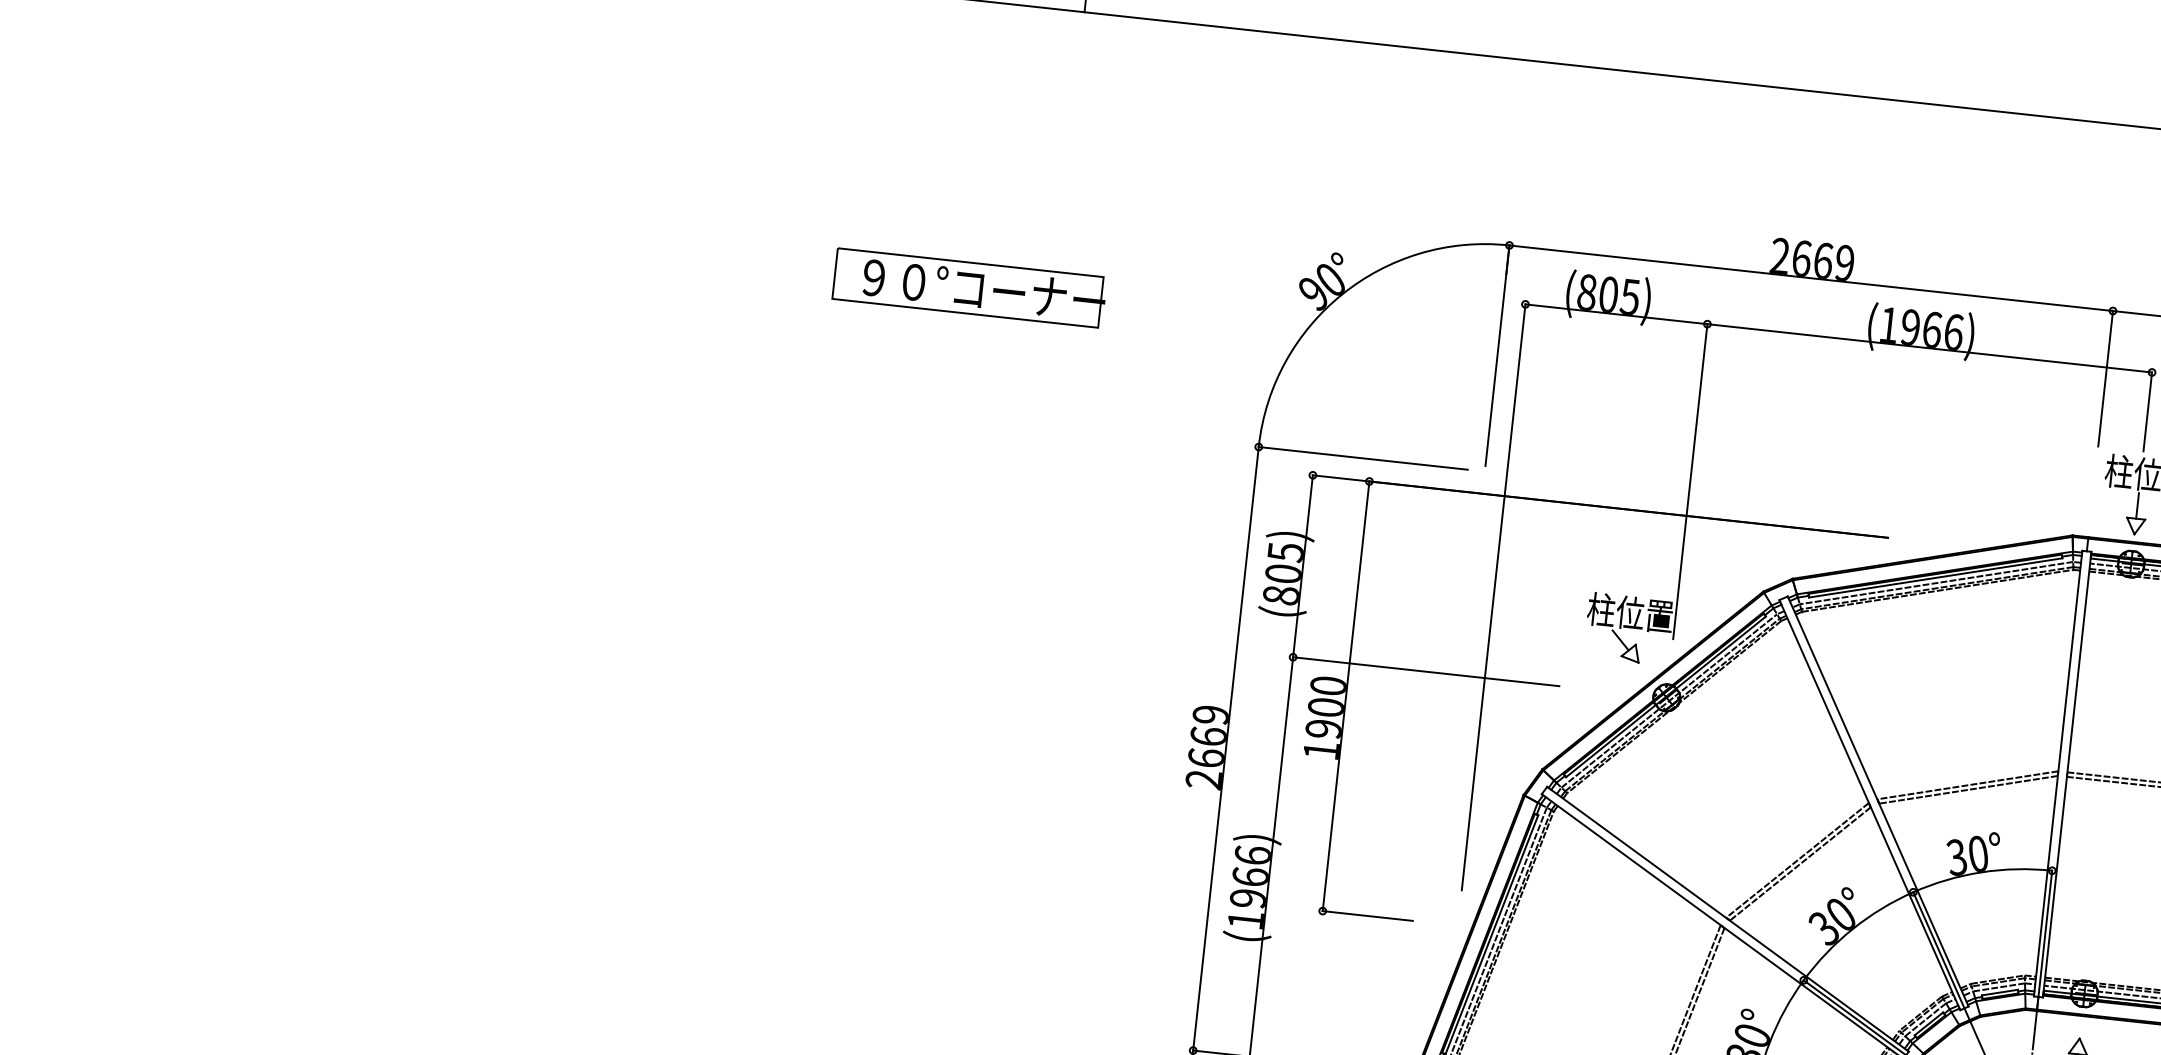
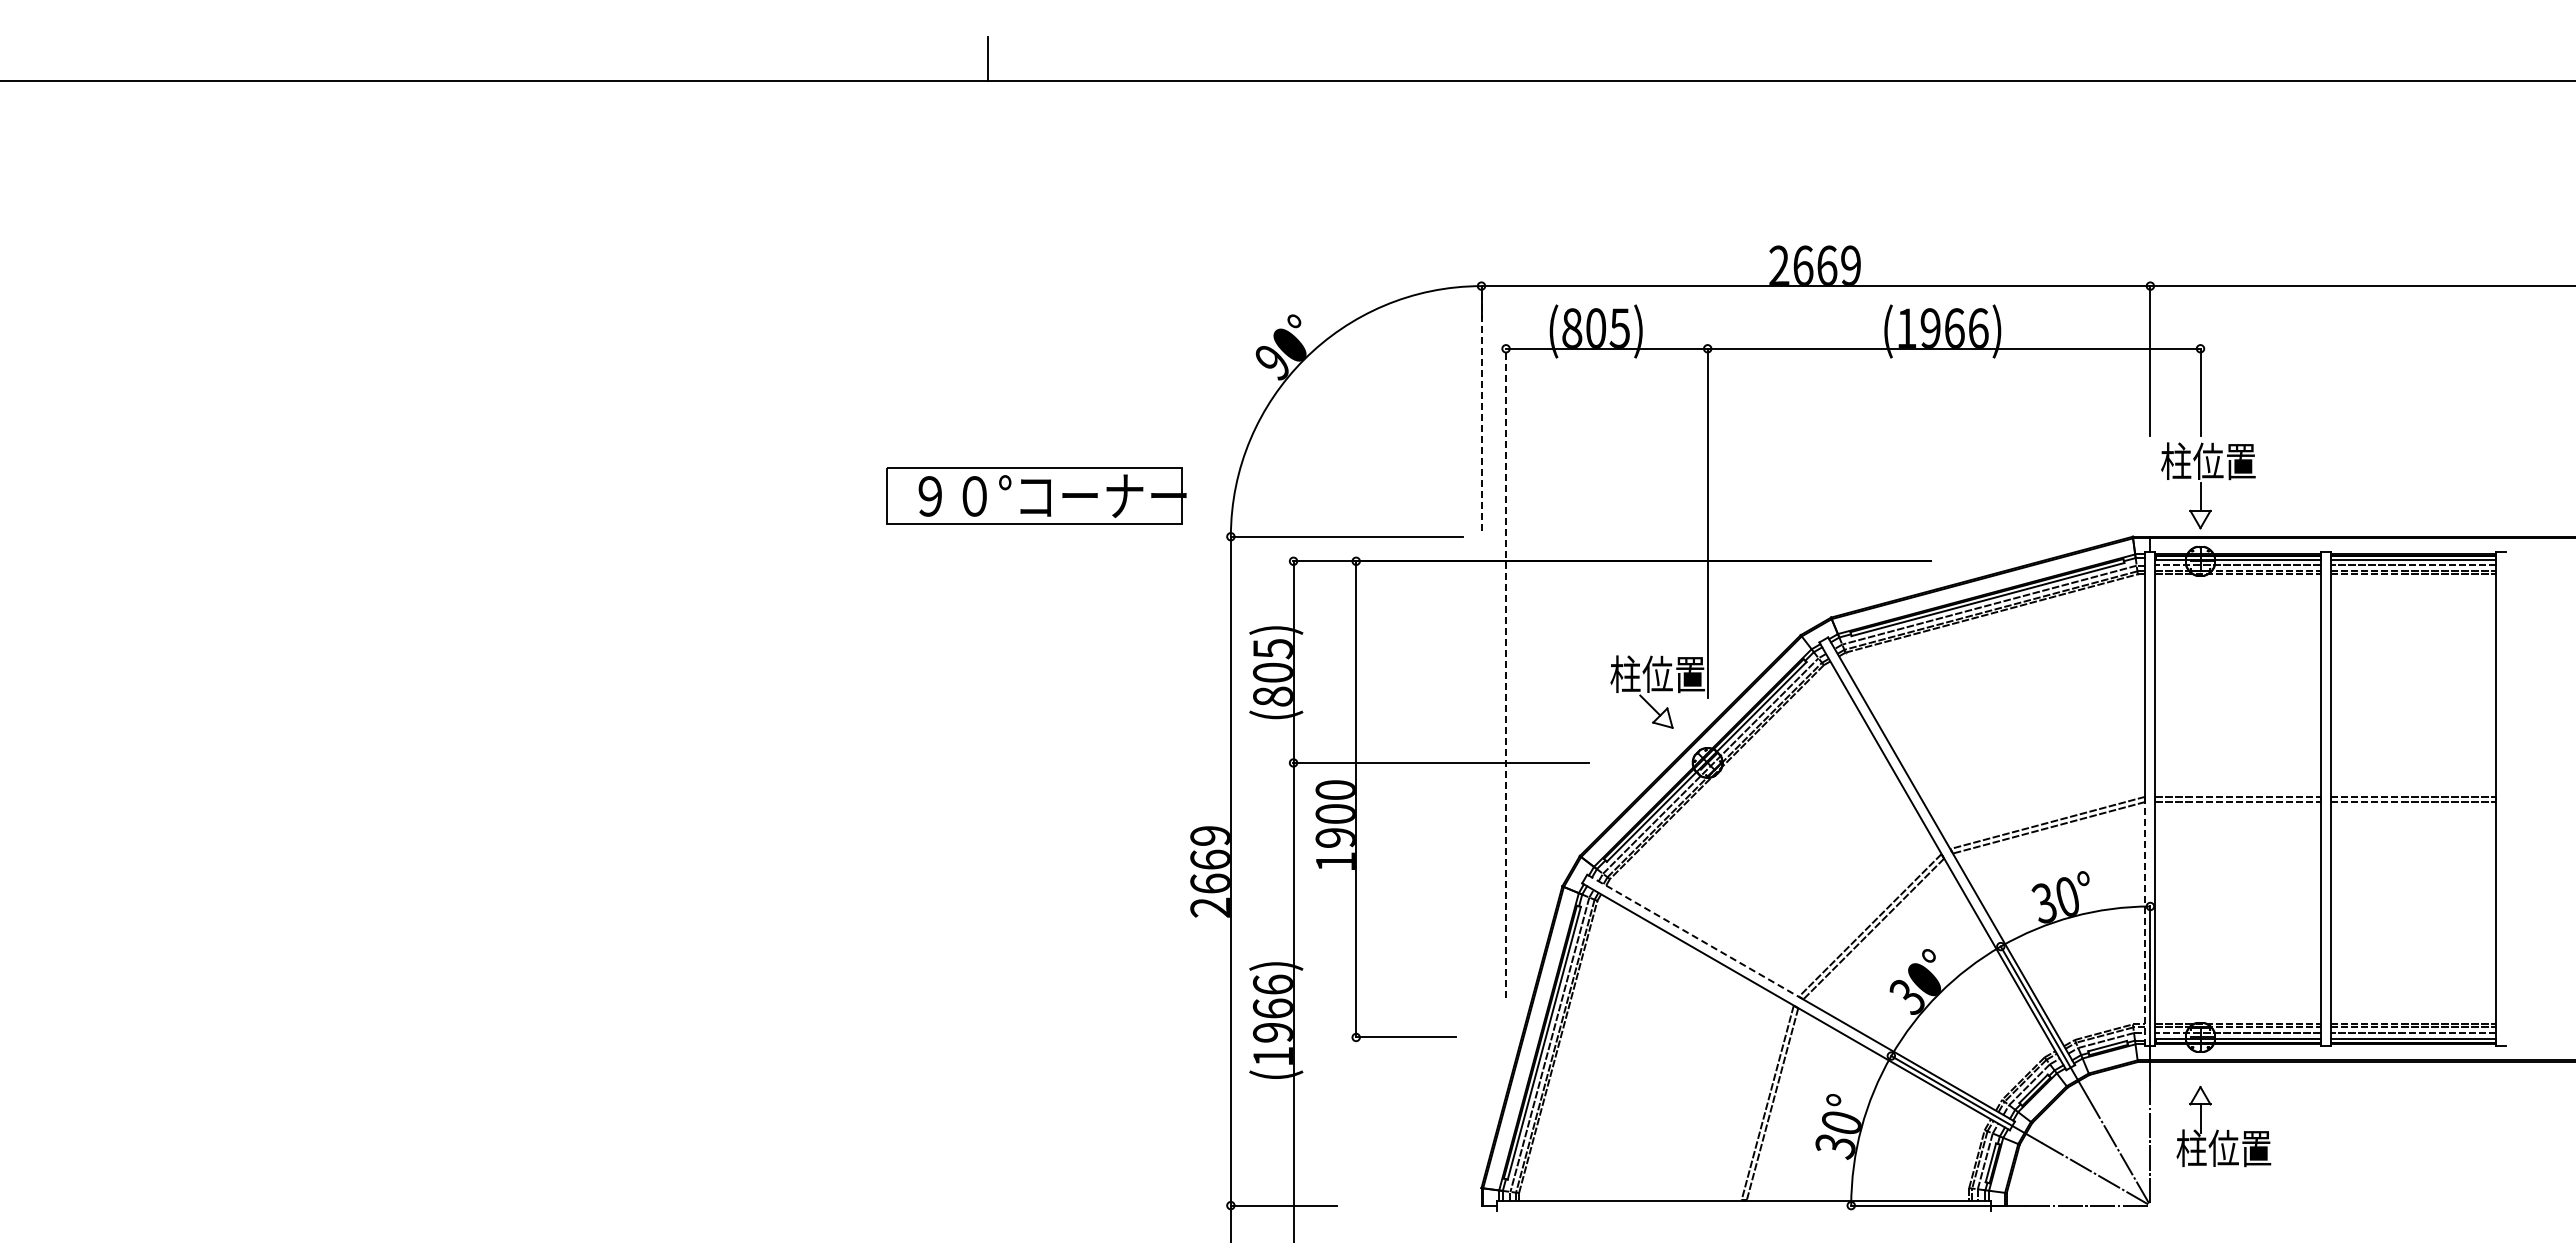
part: (969, 287) -> (1036, 495), moved
line: (1497, 354) -> (1481, 407), solid -> dashed
line: (1494, 597) -> (1506, 673), solid -> dashed
line: (1637, 853) -> (1694, 936), solid -> dashed
line: (2046, 884) -> (2145, 922), solid -> dashed

